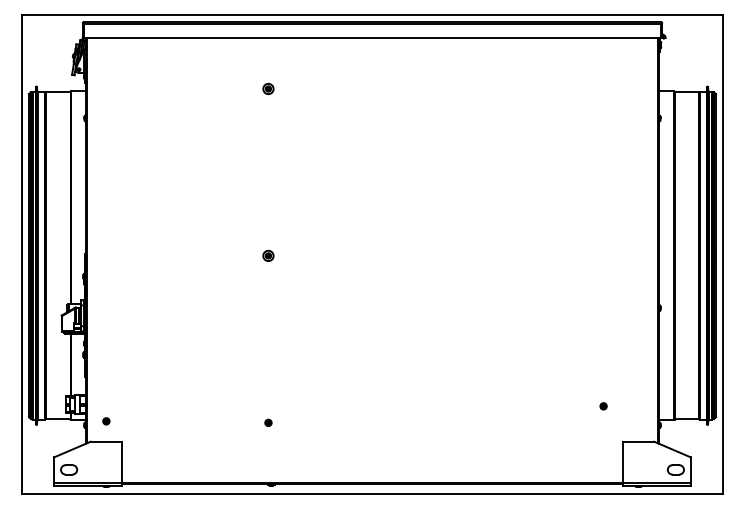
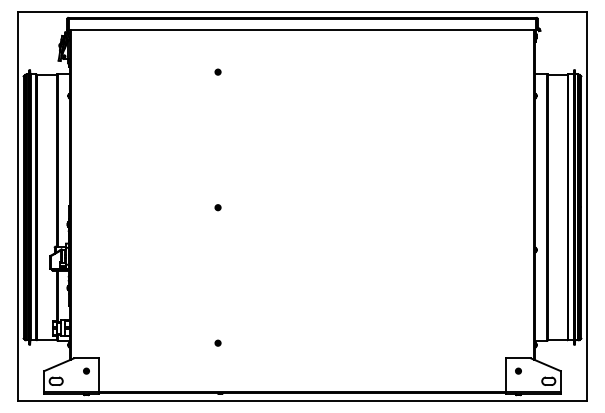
part: (268, 88) -> (218, 71), size x0.62
part: (268, 255) -> (218, 207), size x0.62
part: (603, 406) -> (518, 371), moved
part: (106, 421) -> (86, 371), moved

